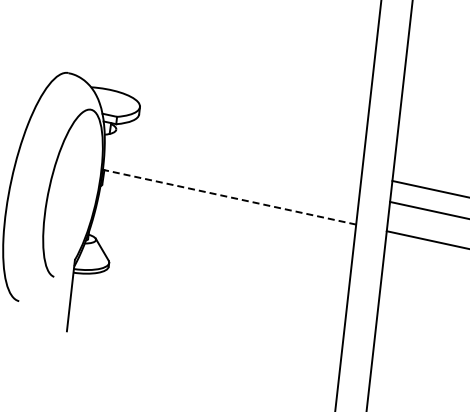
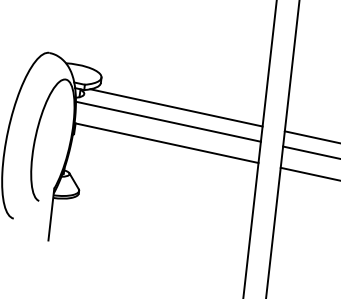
line: (242, 148) -> (175, 107), added
line: (231, 167) -> (167, 121), added
line: (229, 197) -> (166, 143), dashed -> solid

